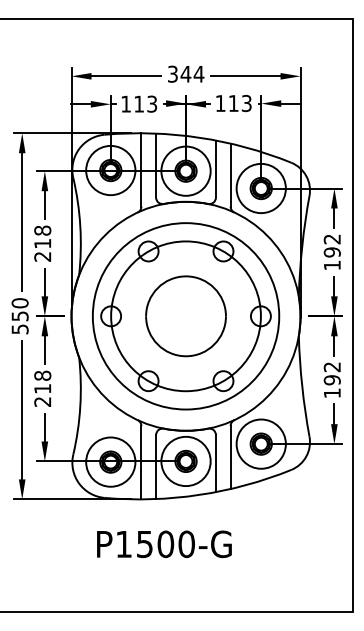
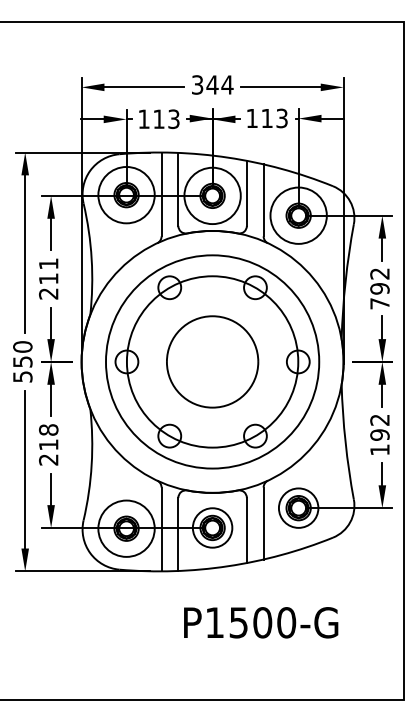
text: (42, 230) -> (48, 263), 218 -> 211
text: (332, 265) -> (380, 303), 192 -> 792
circle: (260, 443) -> (297, 507), size x0.7
circle: (185, 461) -> (212, 528), size x0.7
text: (164, 544) -> (261, 622), moved

